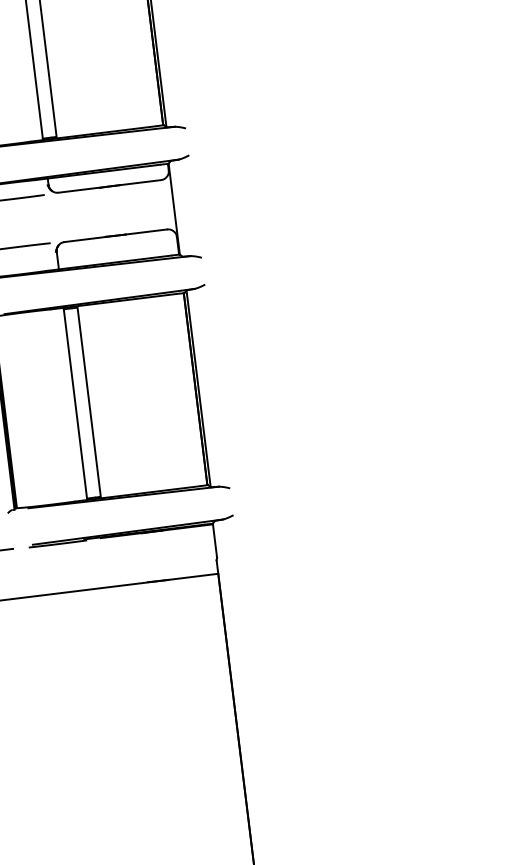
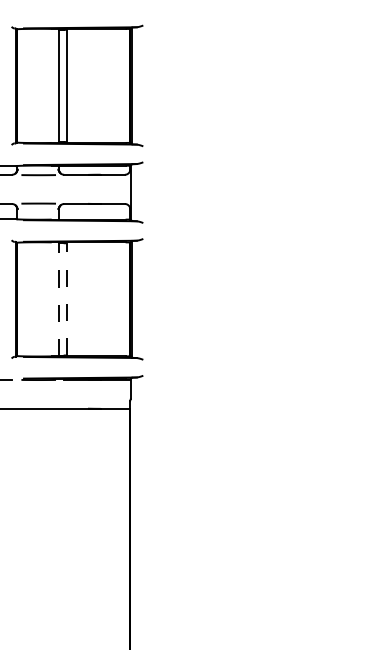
line: (89, 400) -> (67, 298), solid -> dashed
line: (74, 404) -> (58, 299), solid -> dashed

